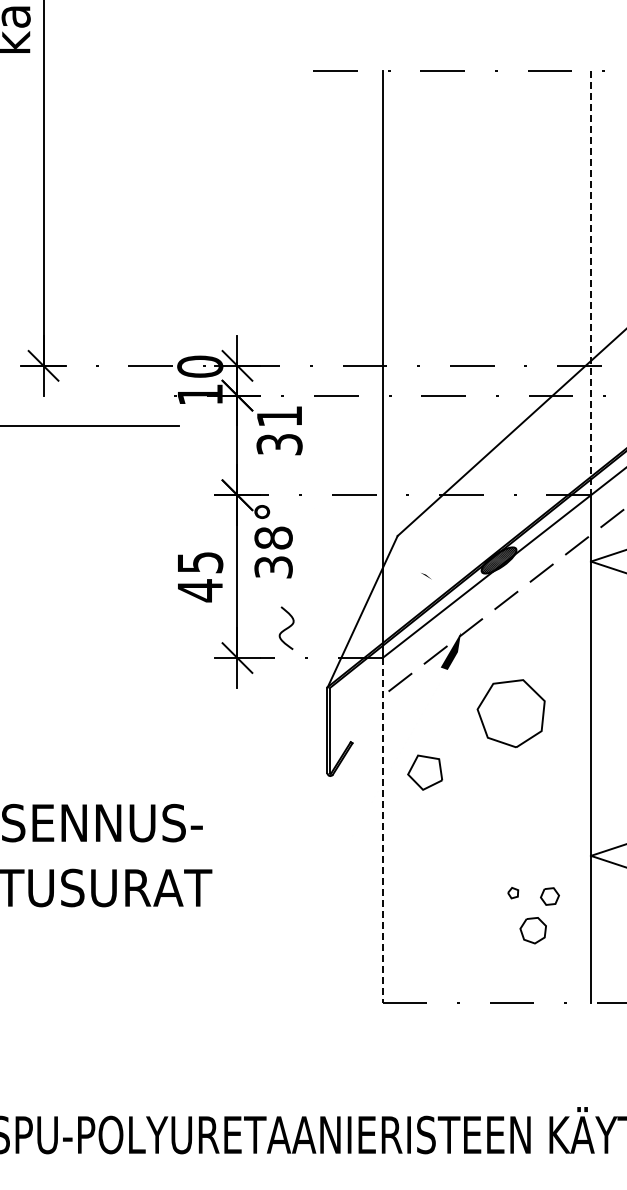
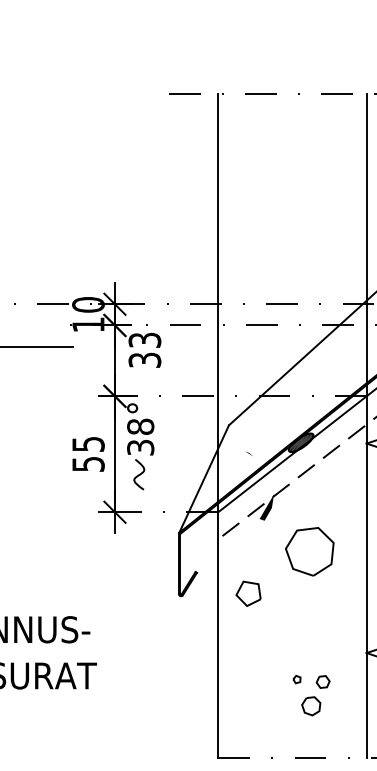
line: (591, 283) -> (366, 245), dashed -> solid
text: (279, 416) -> (144, 340), 31 -> 33
text: (200, 590) -> (88, 464), 45 -> 55
curve: (286, 627) -> (139, 474), moved
line: (382, 830) -> (218, 635), dashed -> solid
part: (533, 915) -> (311, 695), moved

